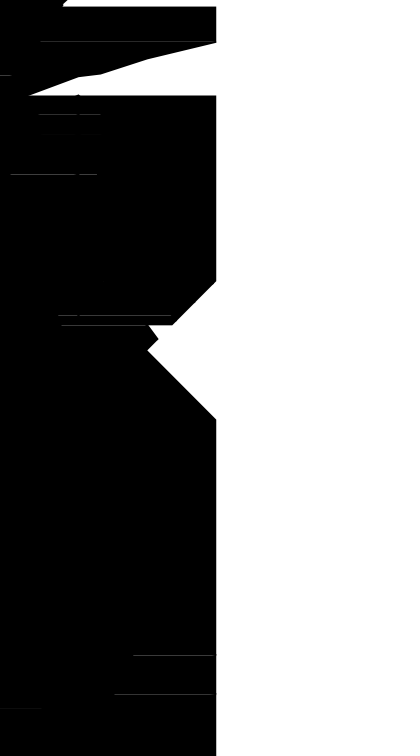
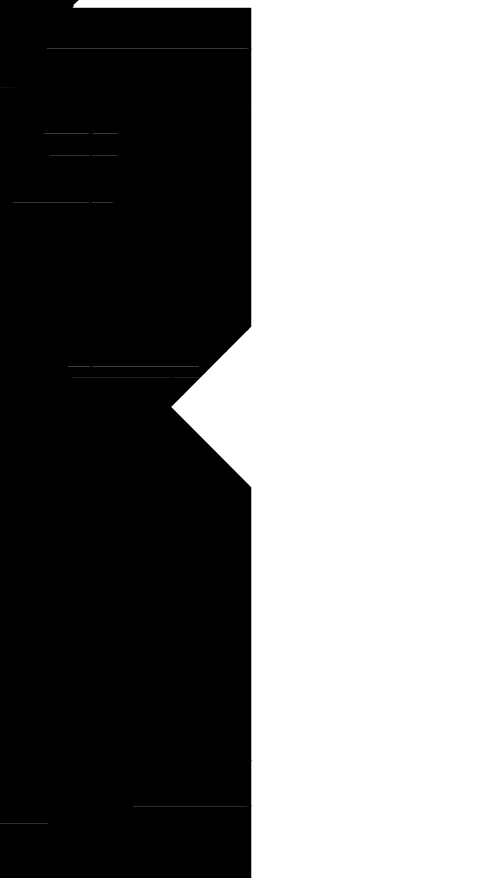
fill: (121, 68) -> (141, 79), added
fill: (159, 334) -> (185, 388), added

